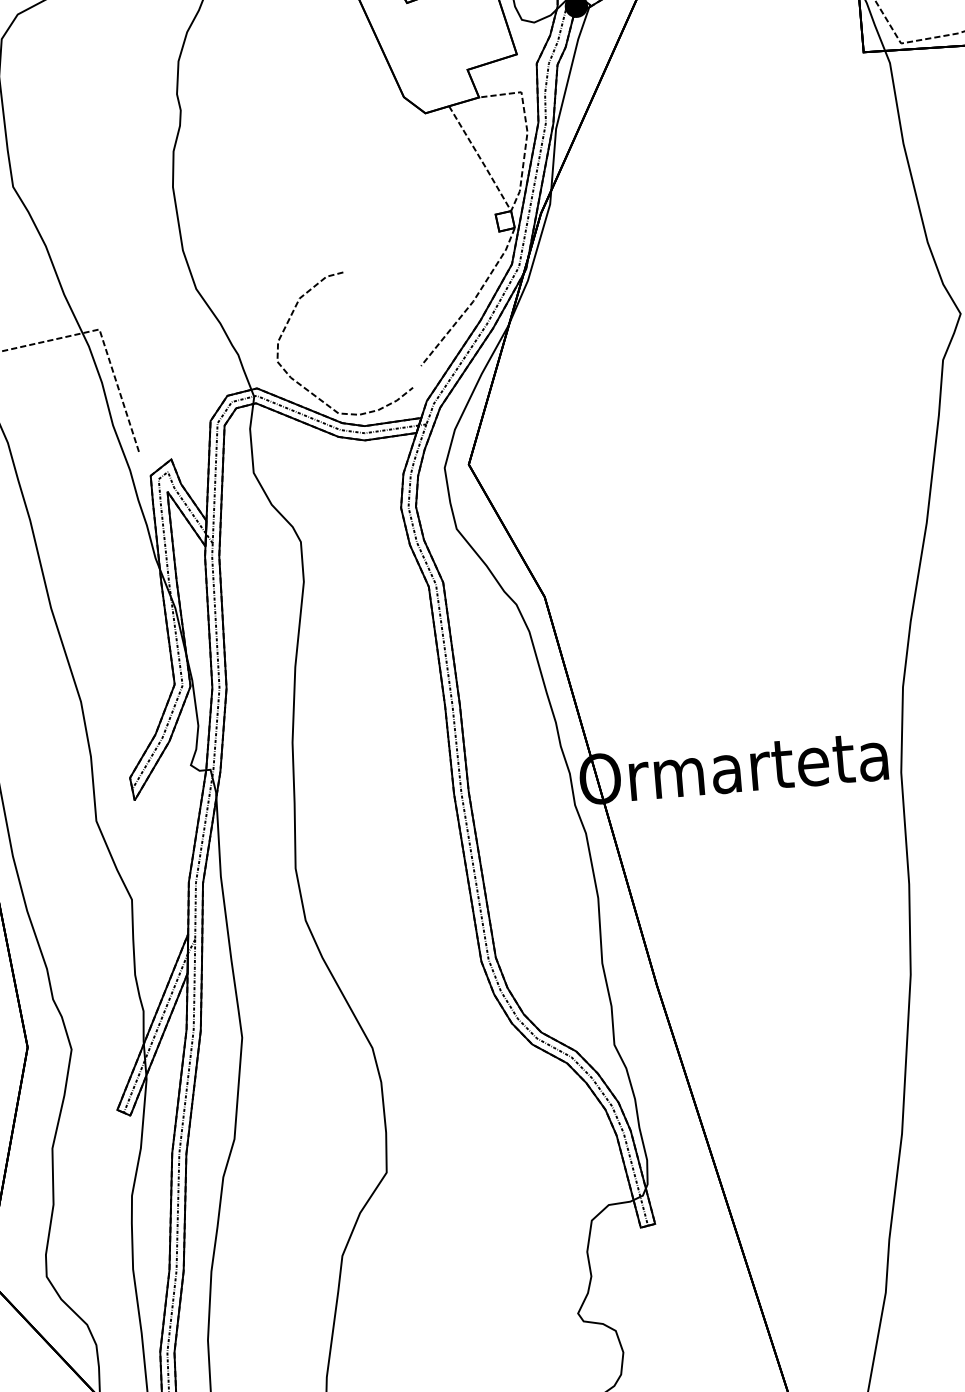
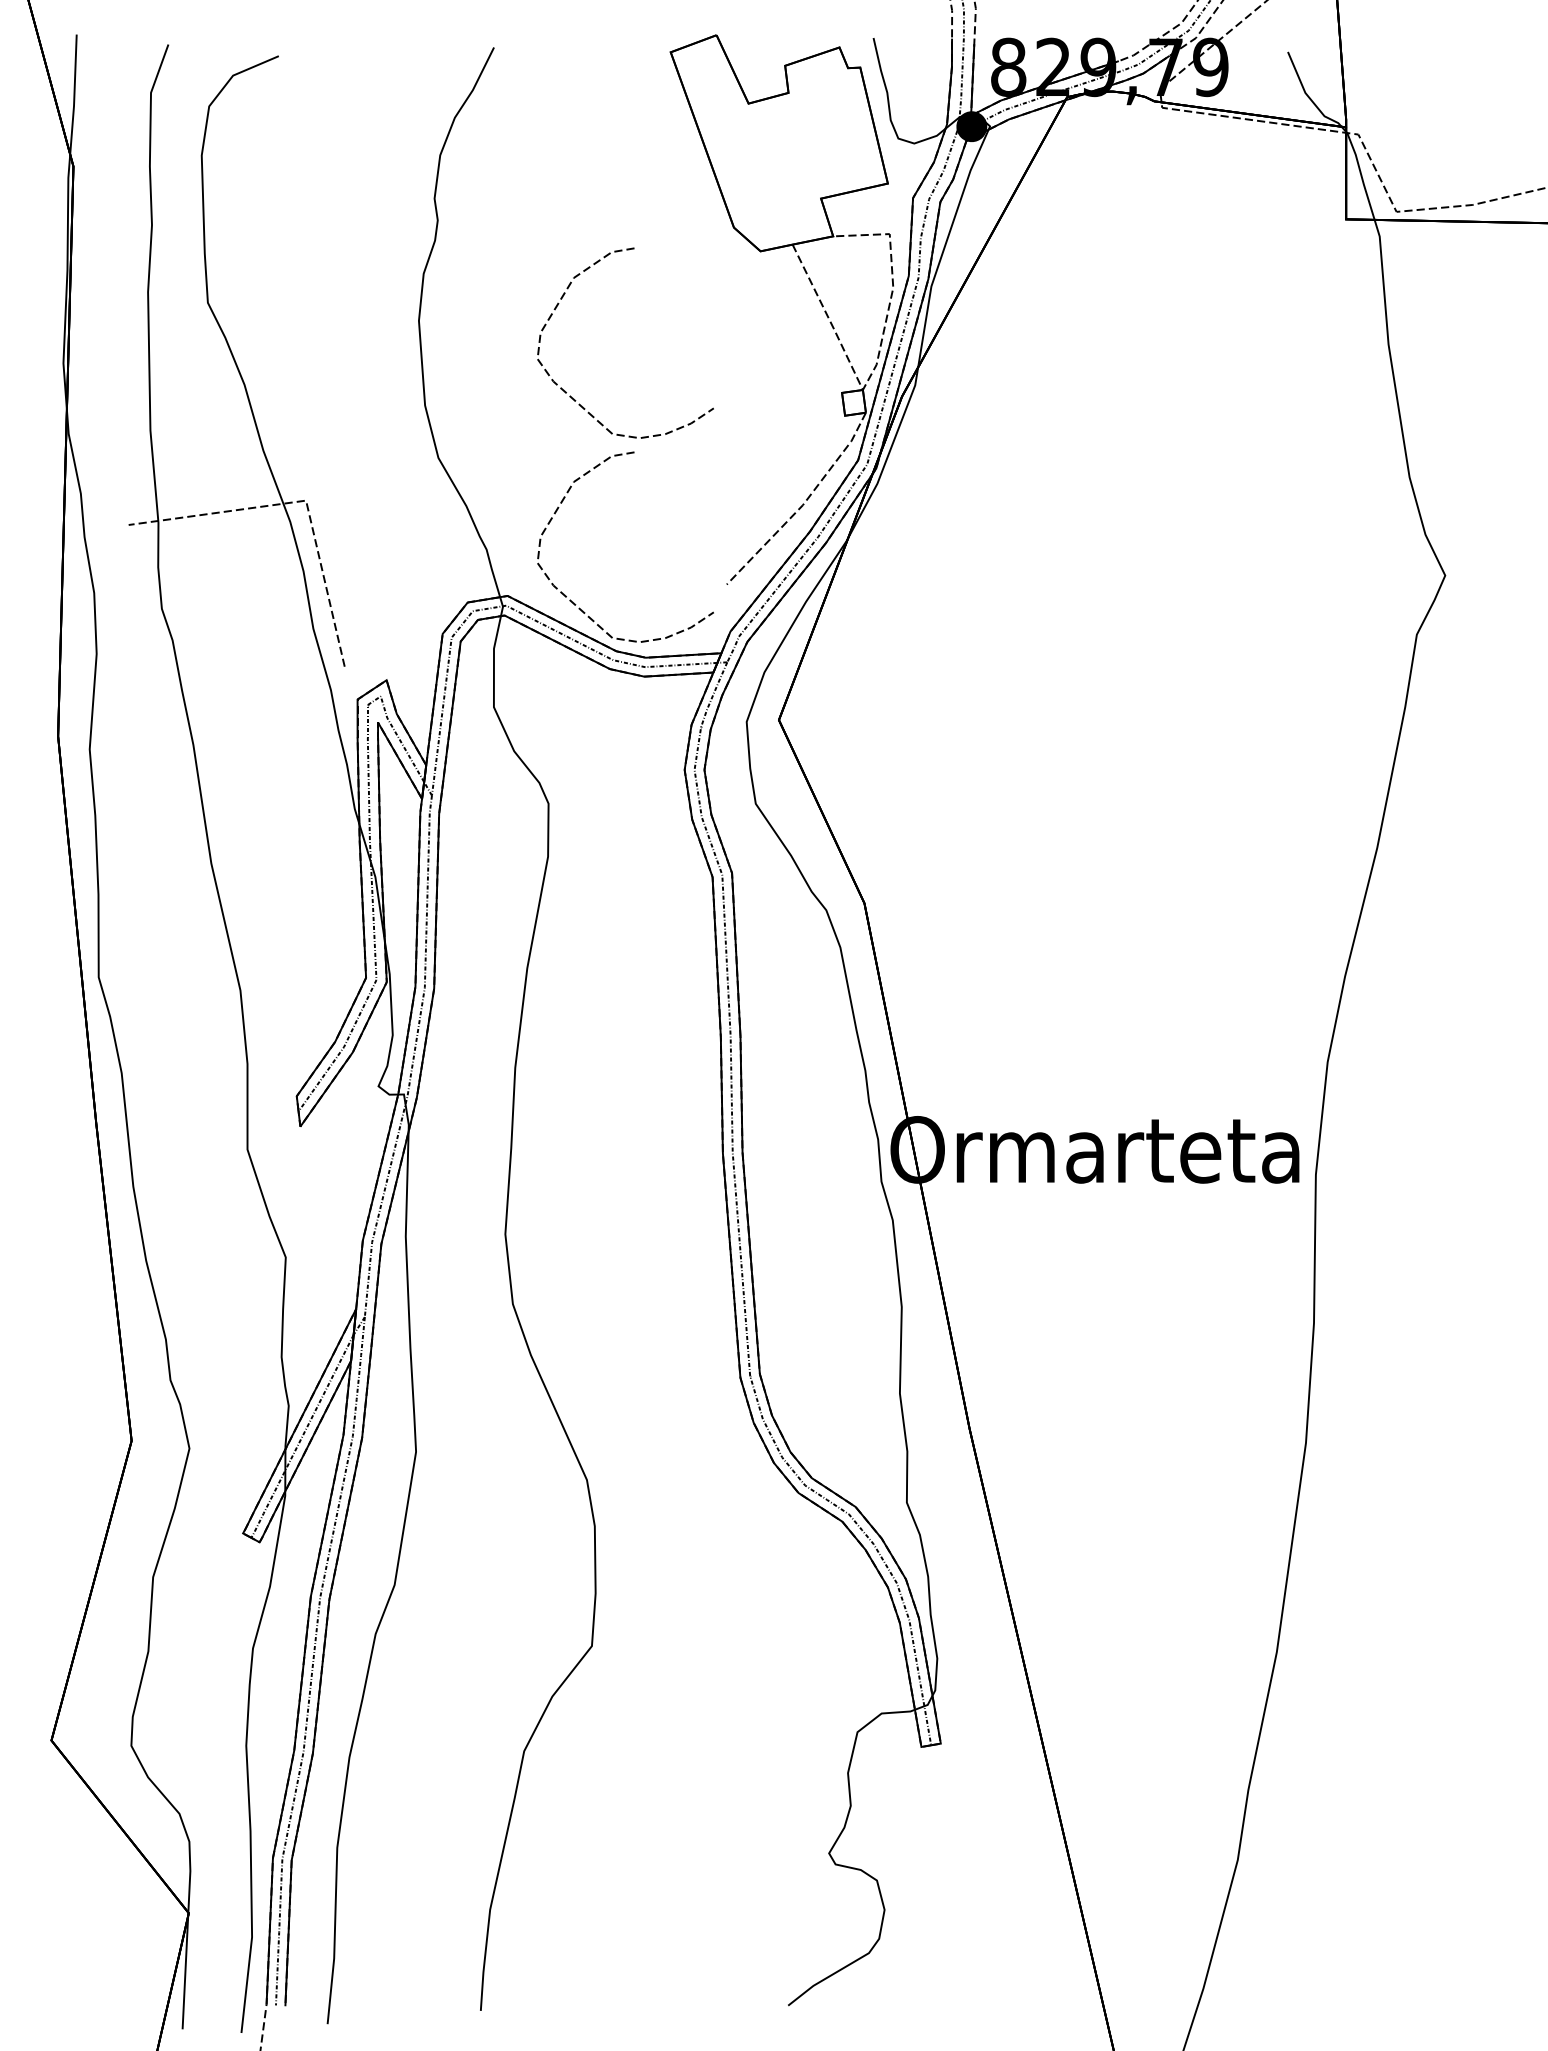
curve: (294, 235) -> (574, 398), added

